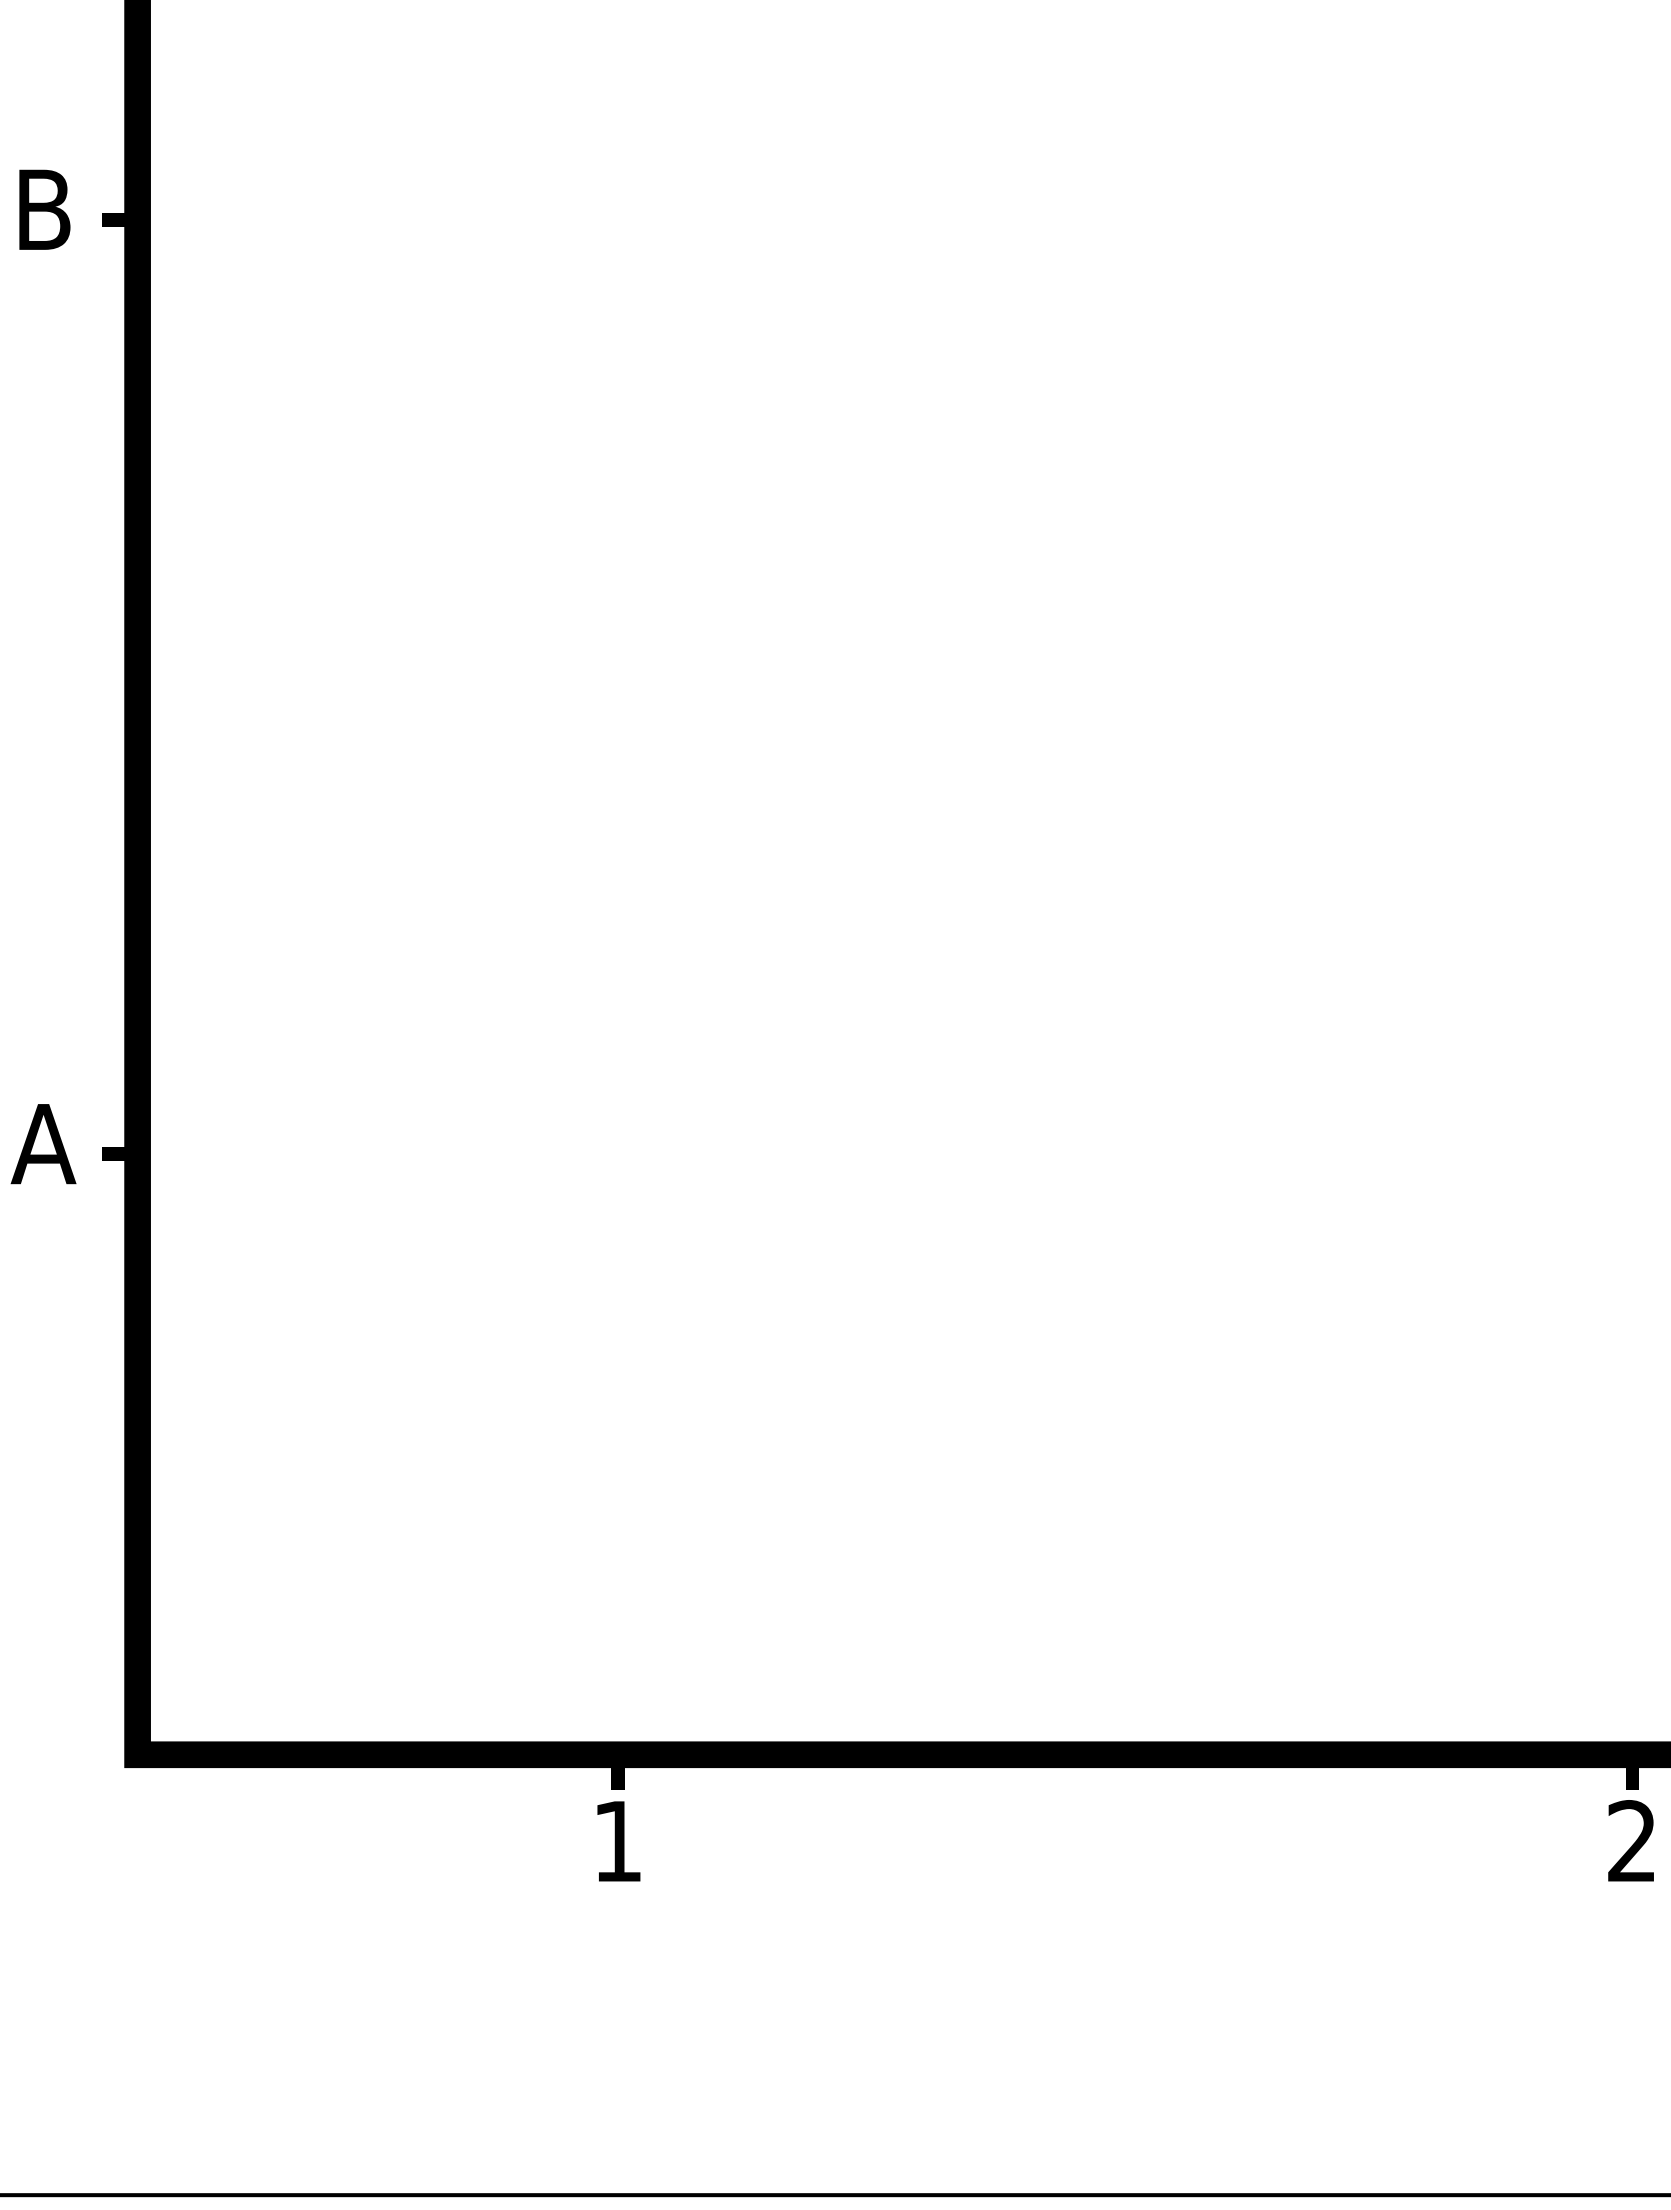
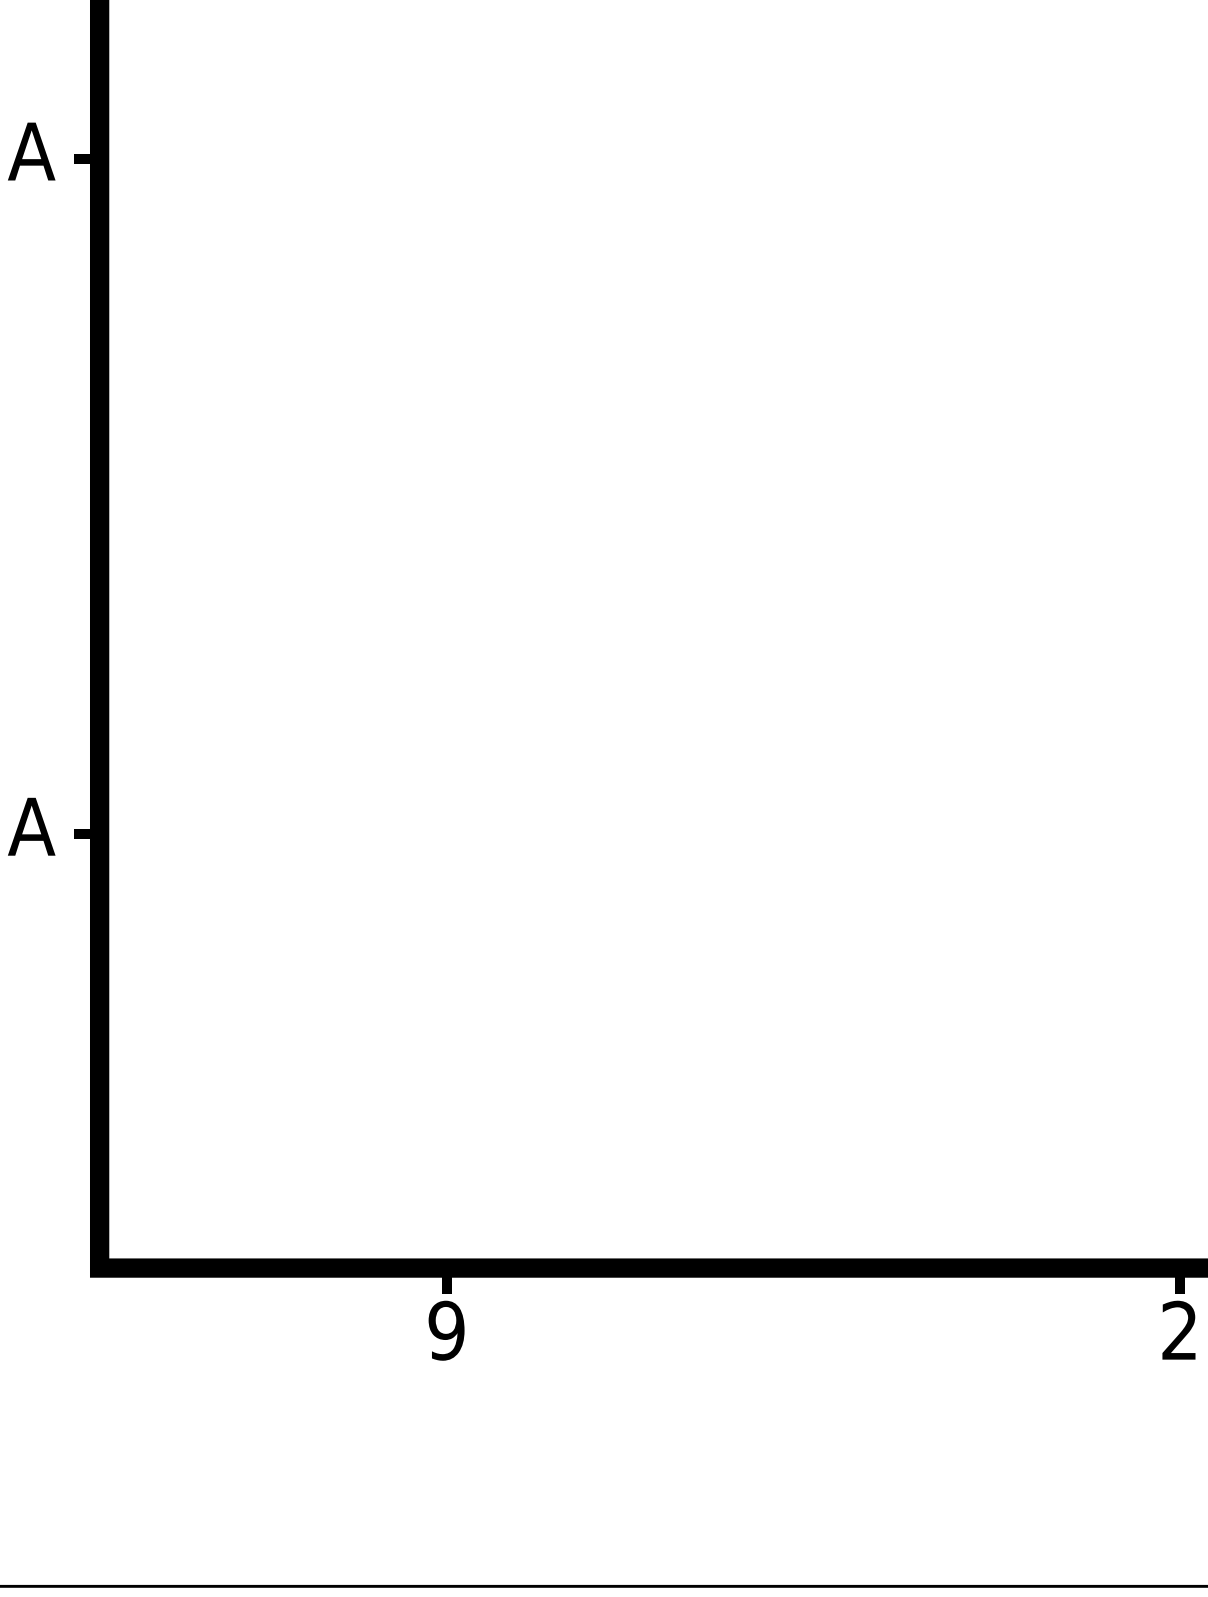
text: (43, 209) -> (31, 151), B -> A
text: (617, 1841) -> (446, 1330), 1 -> 9

